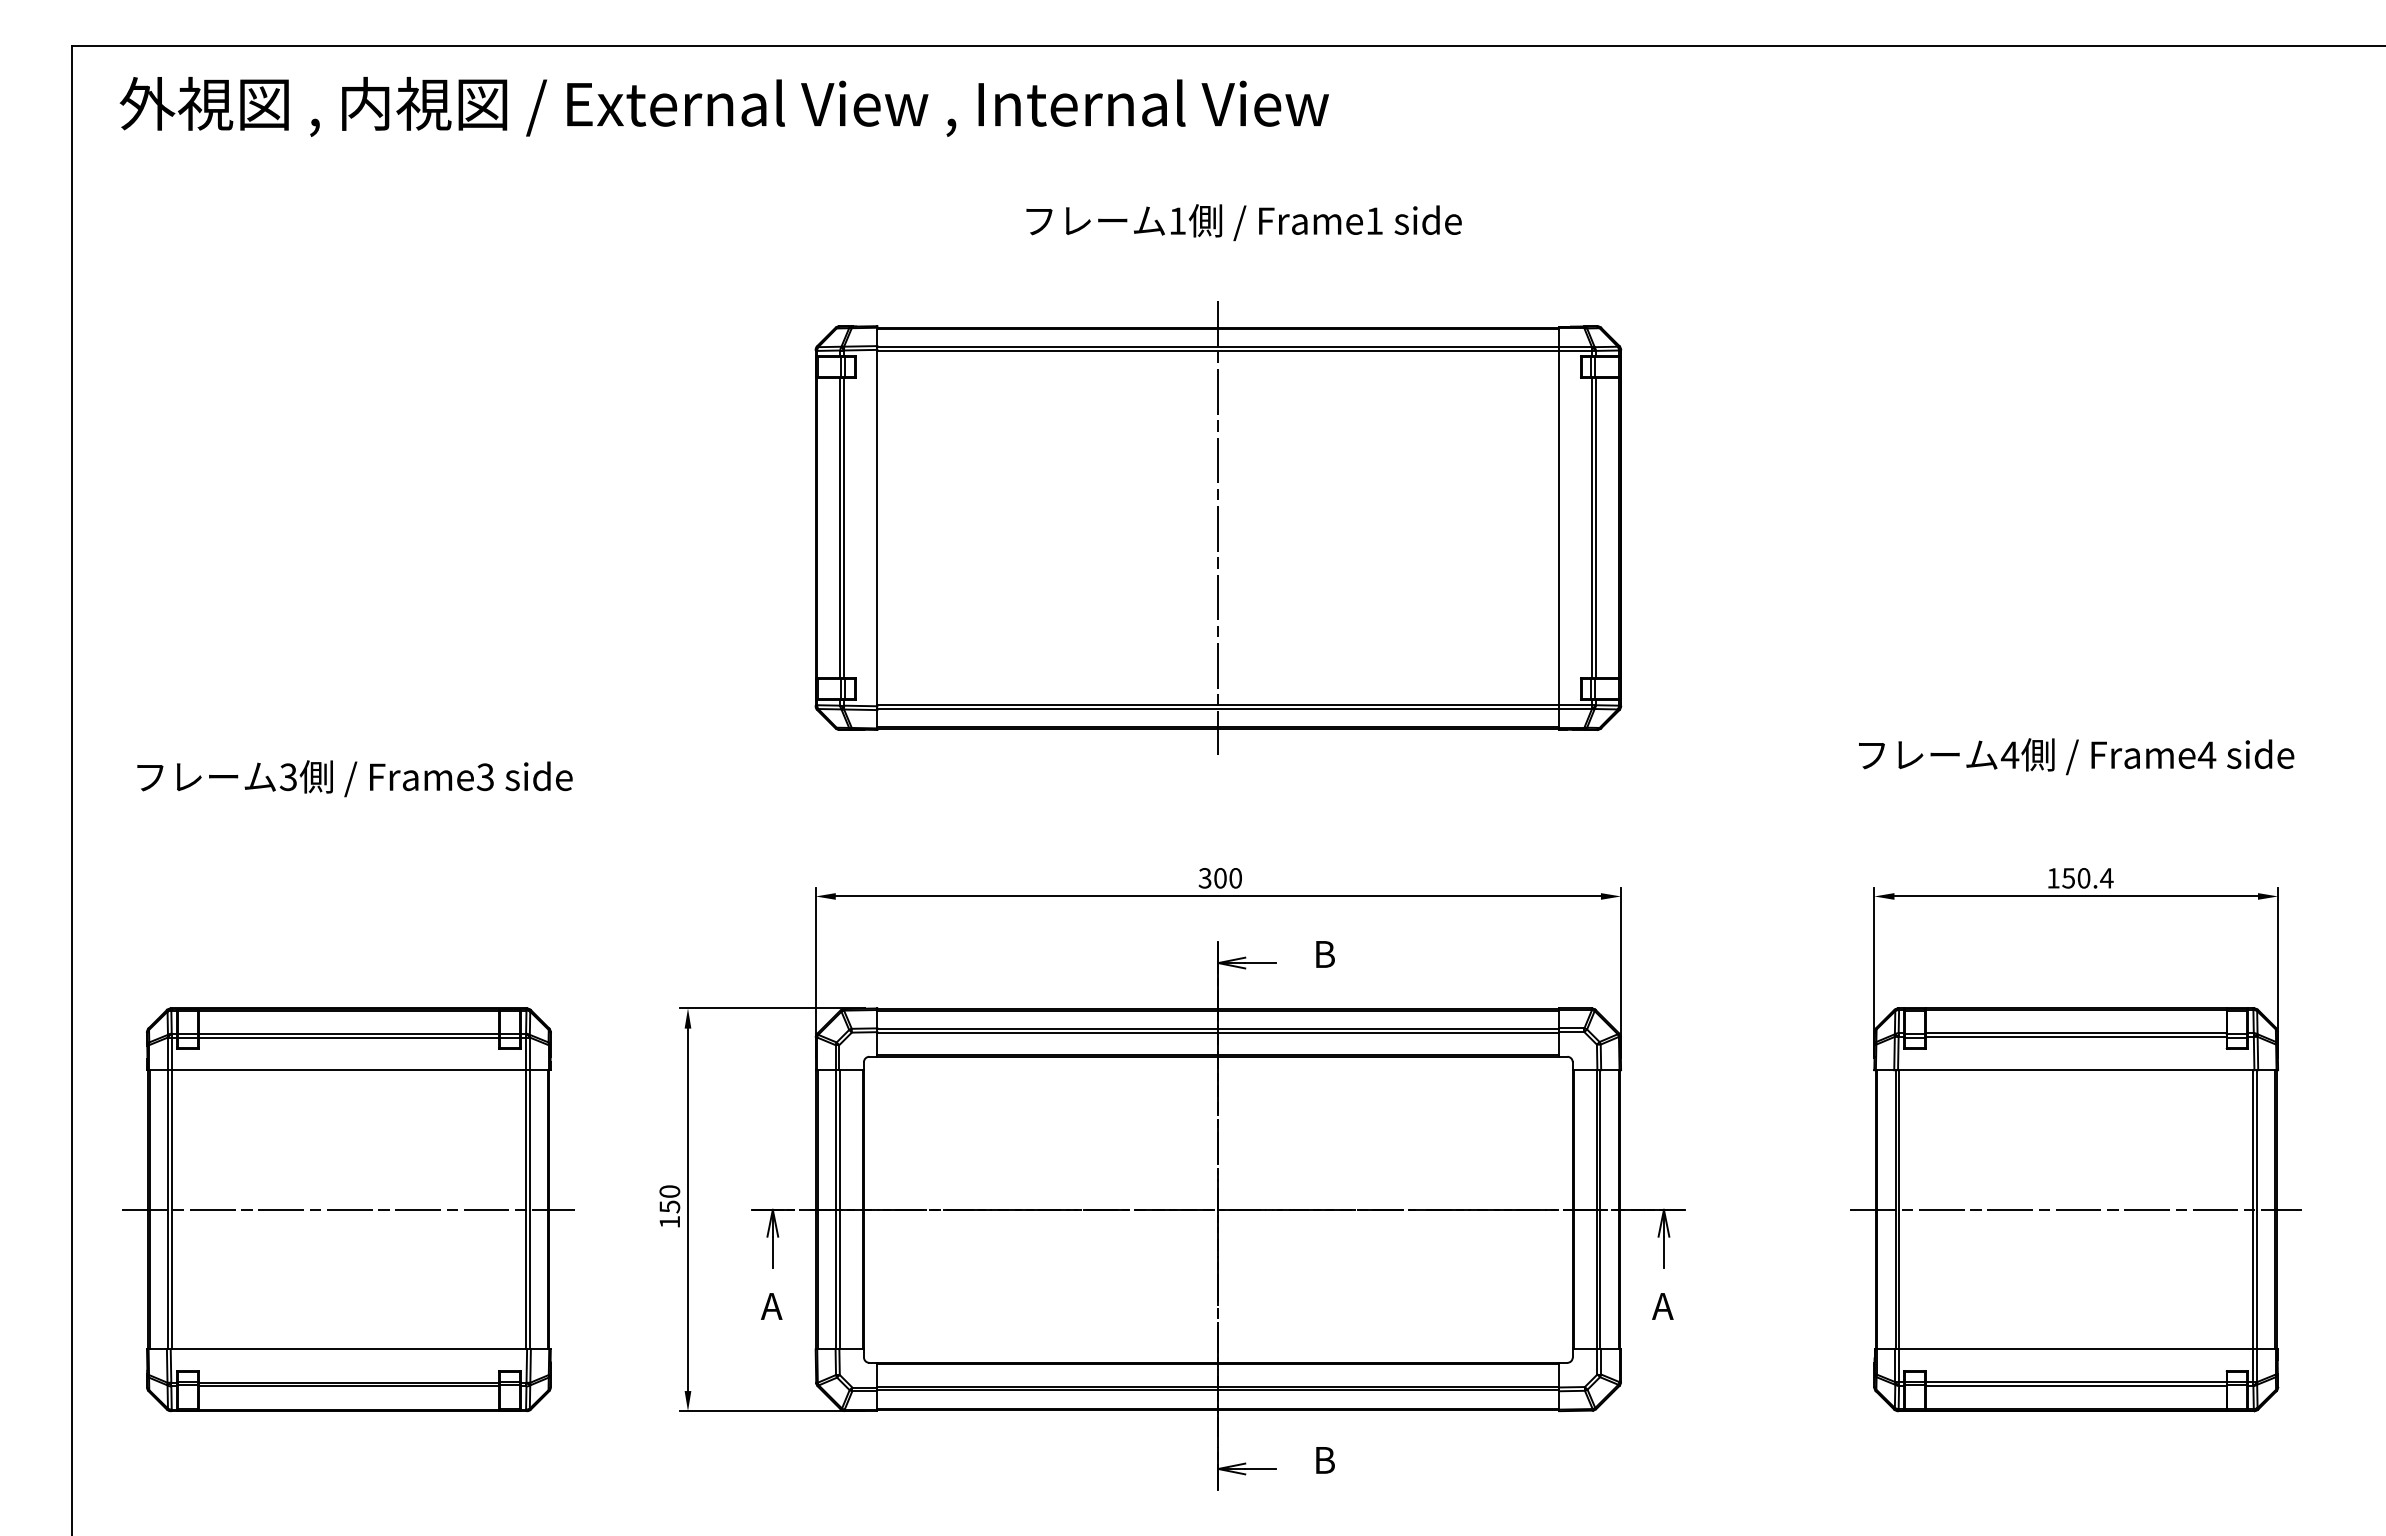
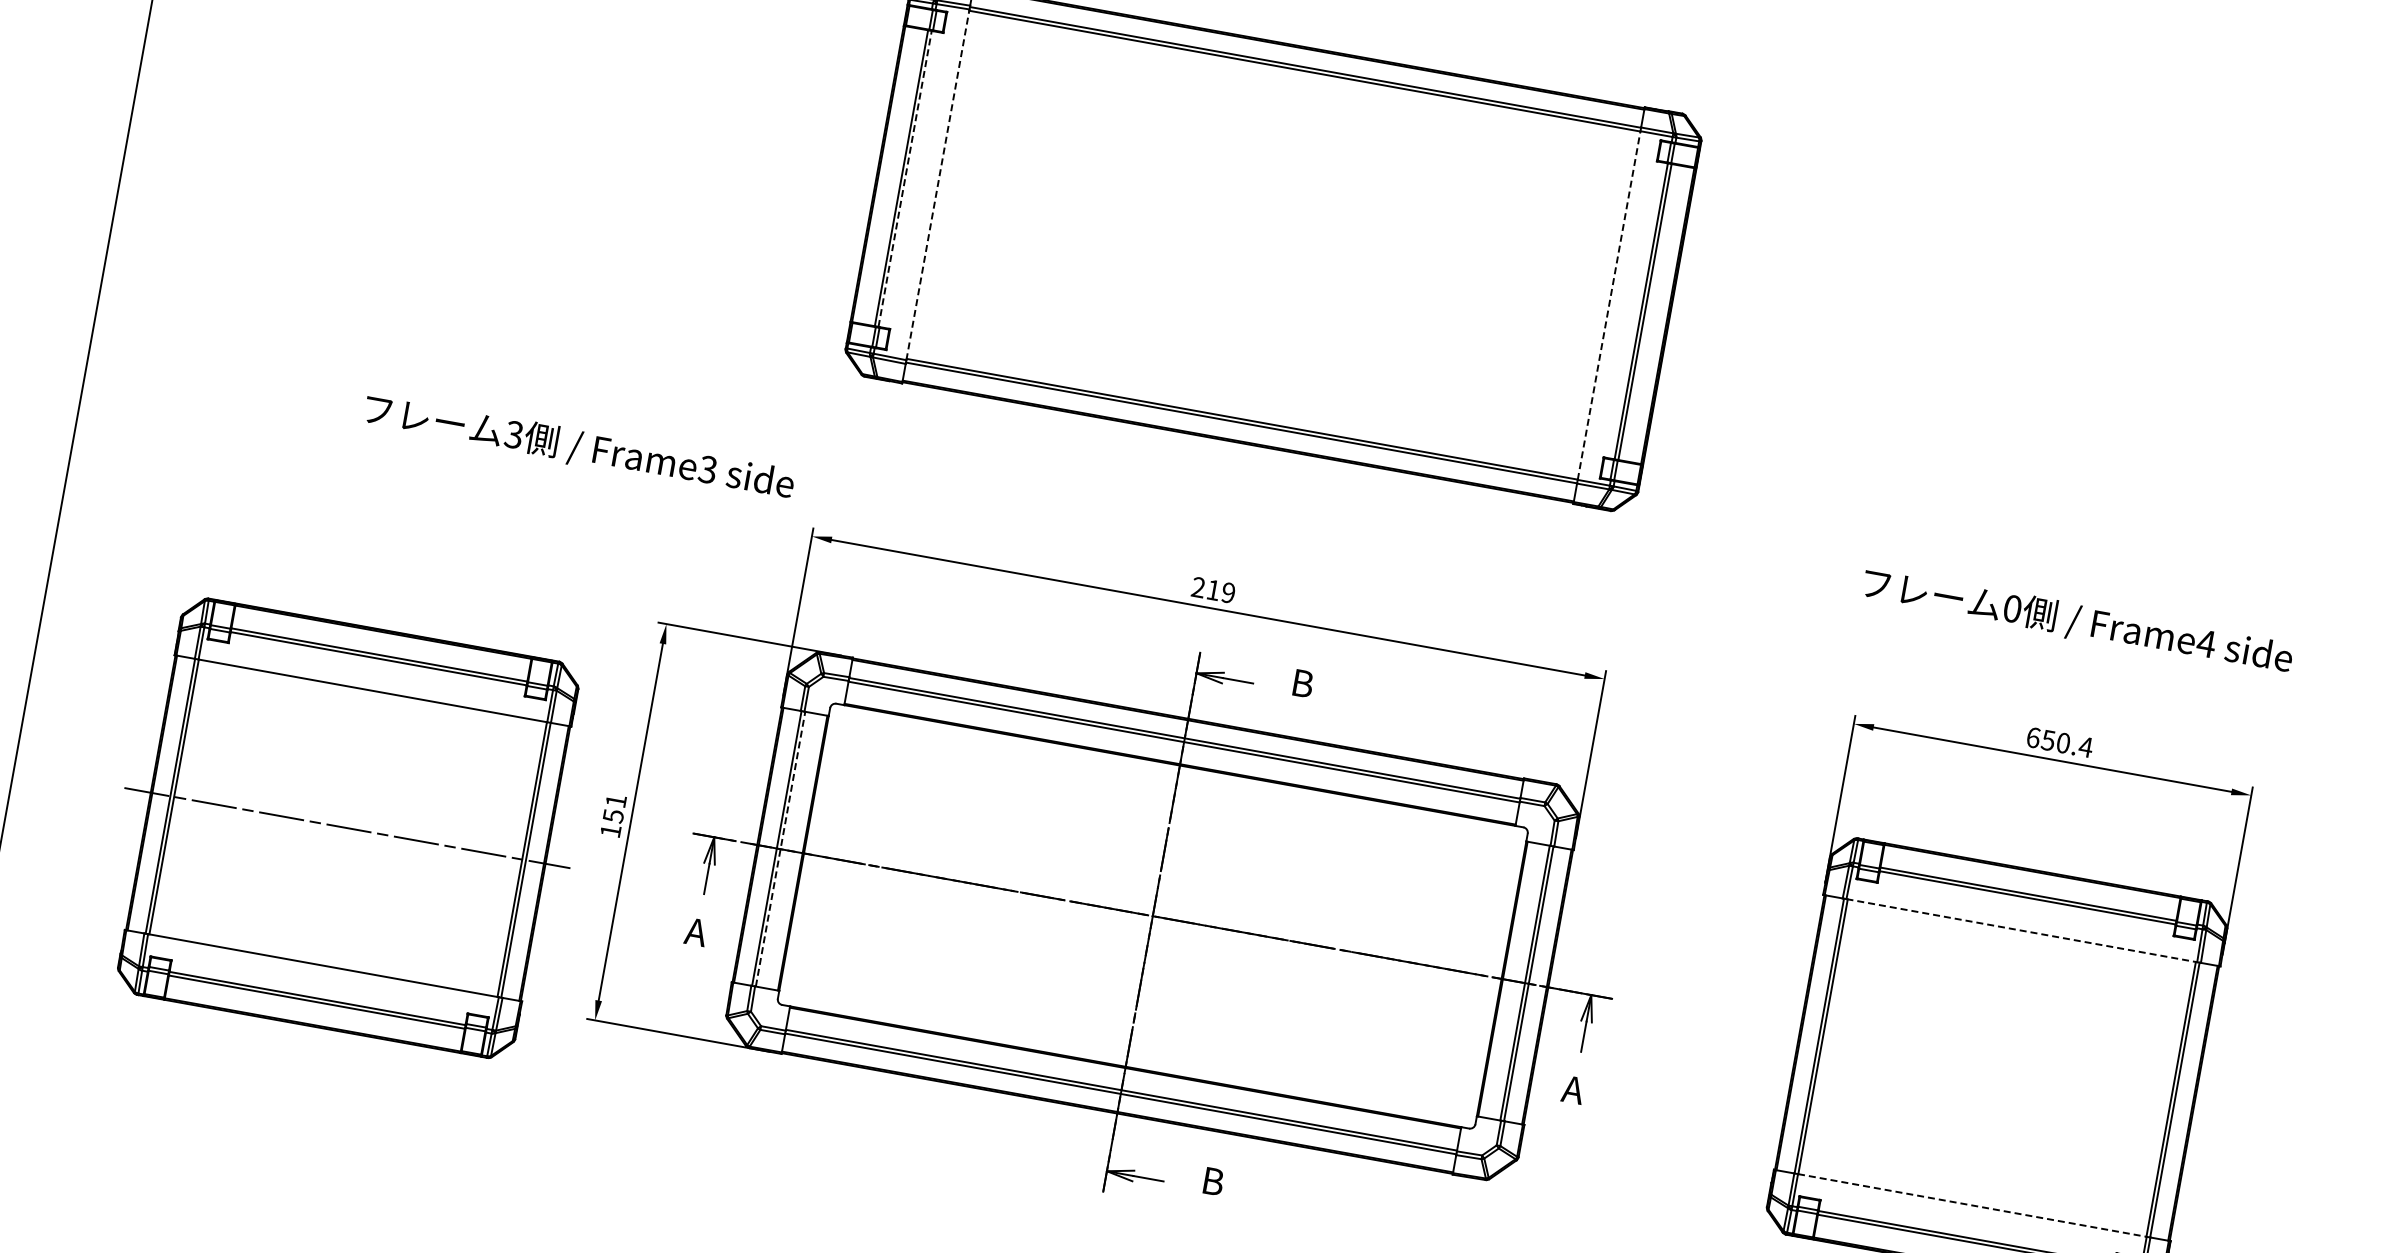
line: (844, 527) -> (905, 178), solid -> dashed
line: (877, 527) -> (938, 184), solid -> dashed
line: (1218, 527) -> (1273, 244), removed
line: (1559, 527) -> (1609, 305), solid -> dashed
text: (2009, 755) -> (2011, 609), 4 -> 0
text: (354, 778) -> (578, 447), moved
text: (1219, 878) -> (1212, 590), 300 -> 219
text: (2053, 878) -> (2033, 737), 150.4 -> 650.4
line: (2076, 1070) -> (2022, 930), solid -> dashed
text: (669, 1191) -> (615, 800), 150 -> 151
part: (348, 1209) -> (347, 827), moved
line: (840, 1209) -> (780, 848), solid -> dashed
line: (2076, 1209) -> (1997, 1067), removed
line: (2076, 1349) -> (1972, 1205), solid -> dashed

